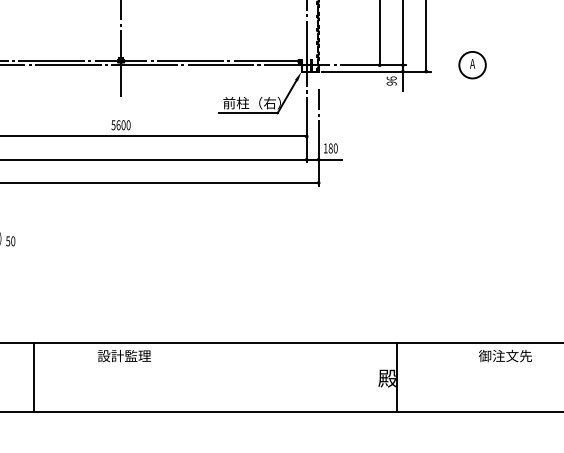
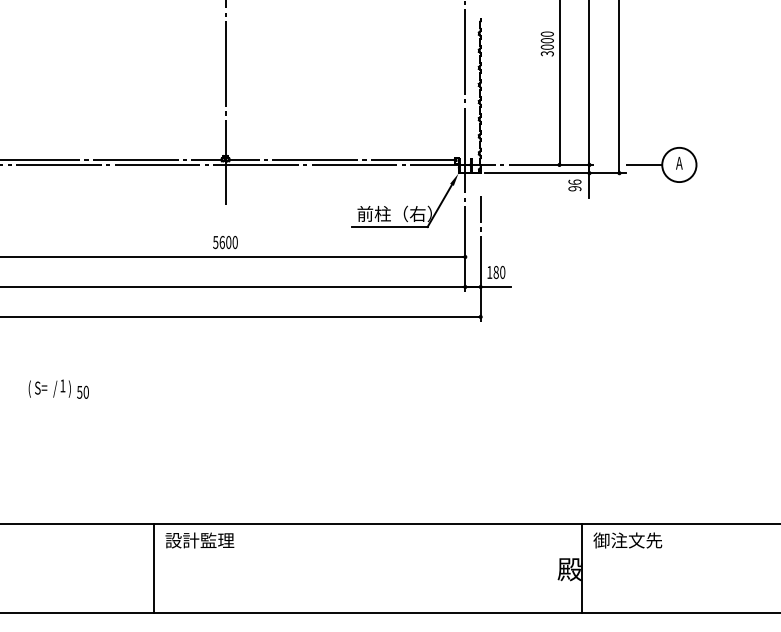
line: (444, 64) -> (643, 164), added
text: (124, 356) -> (199, 540), moved
text: (505, 356) -> (627, 540), moved
line: (34, 377) -> (154, 568), moved

